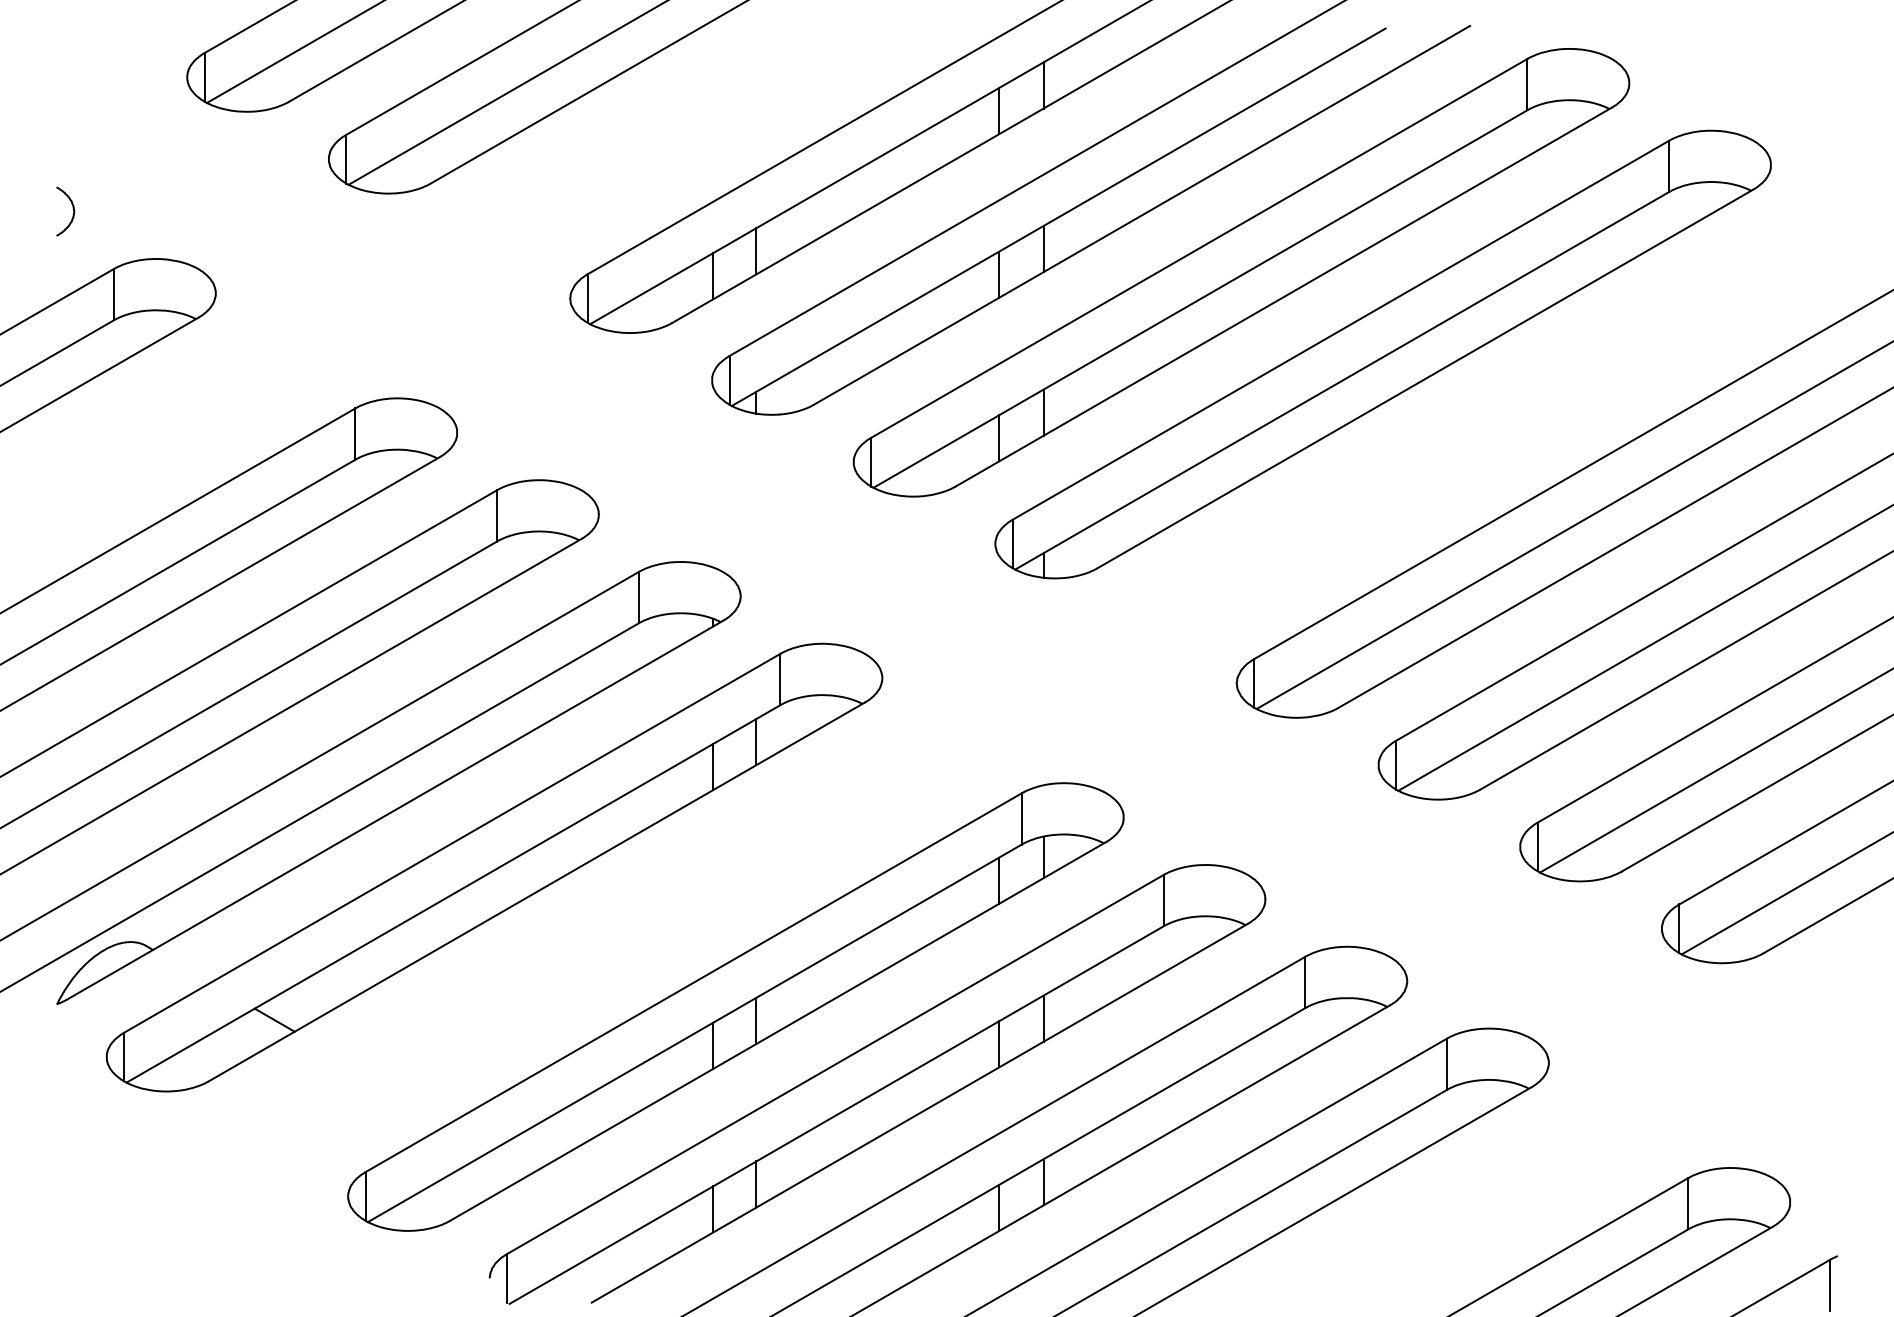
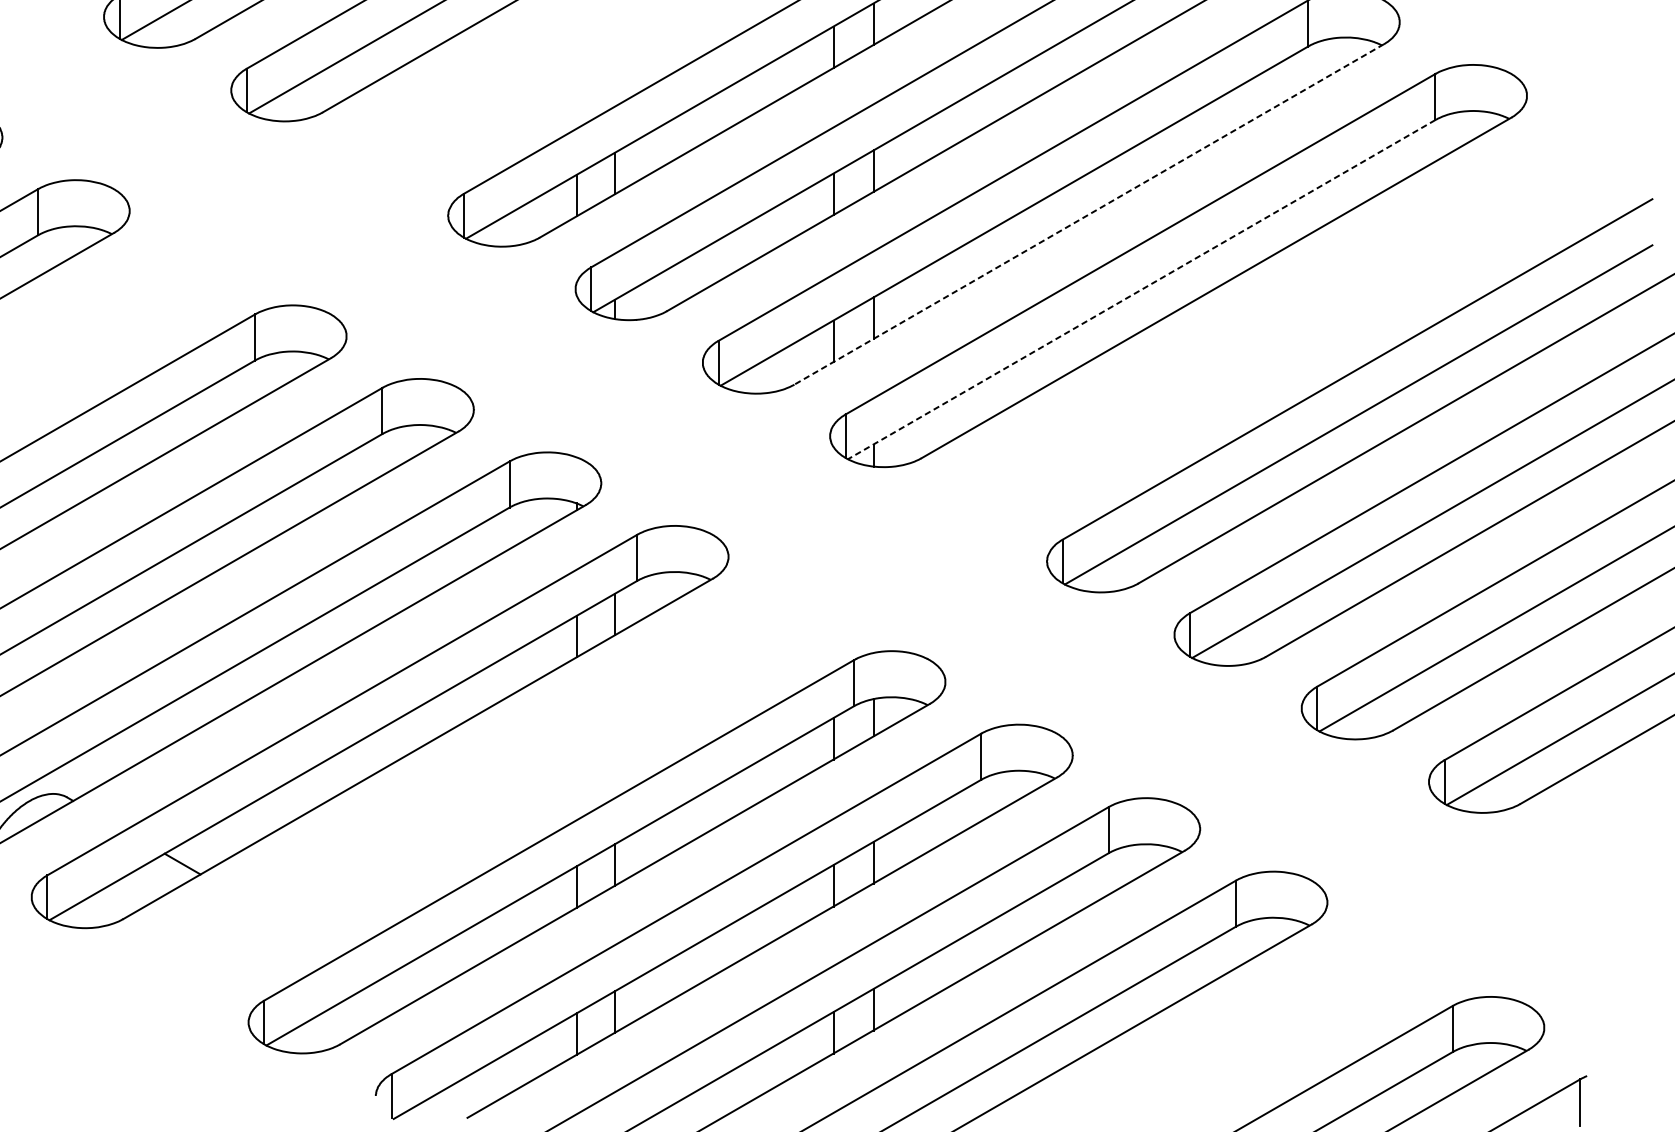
line: (1283, 297) -> (1089, 214), solid -> dashed
line: (1342, 380) -> (1142, 289), solid -> dashed

